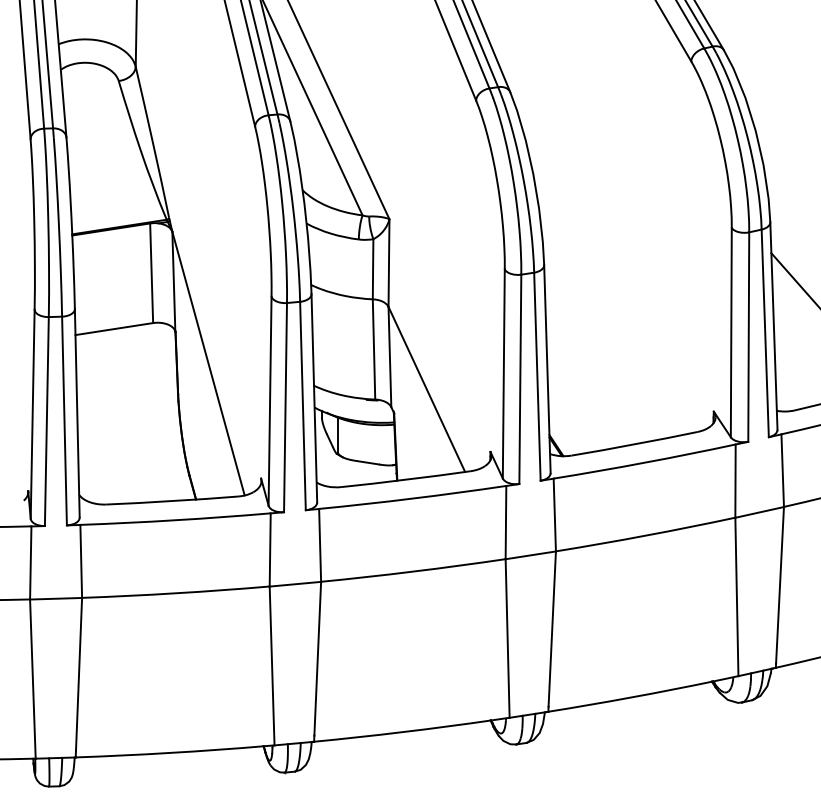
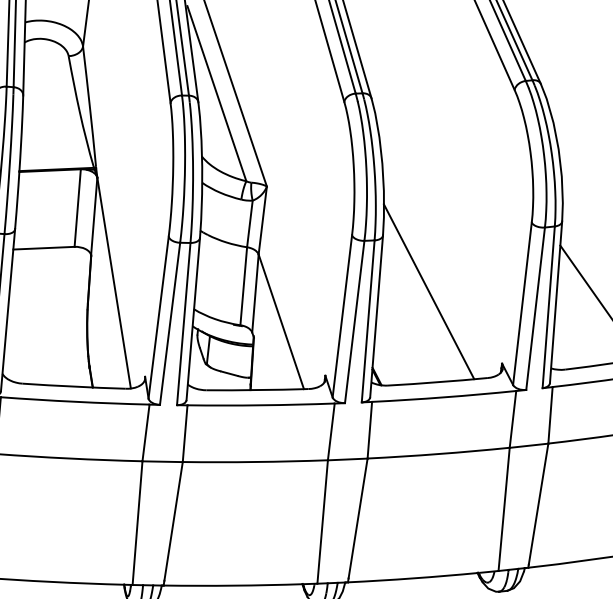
line: (610, 330) -> (428, 291), added

